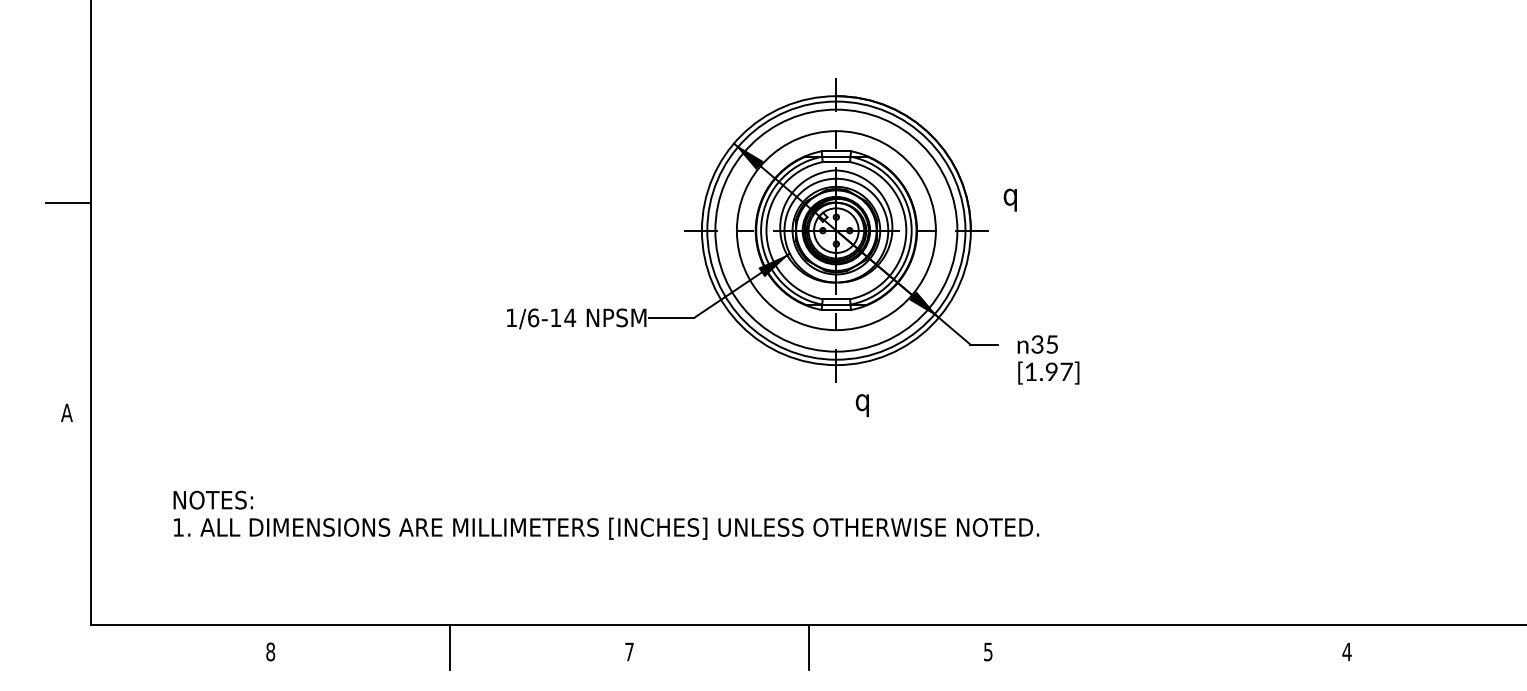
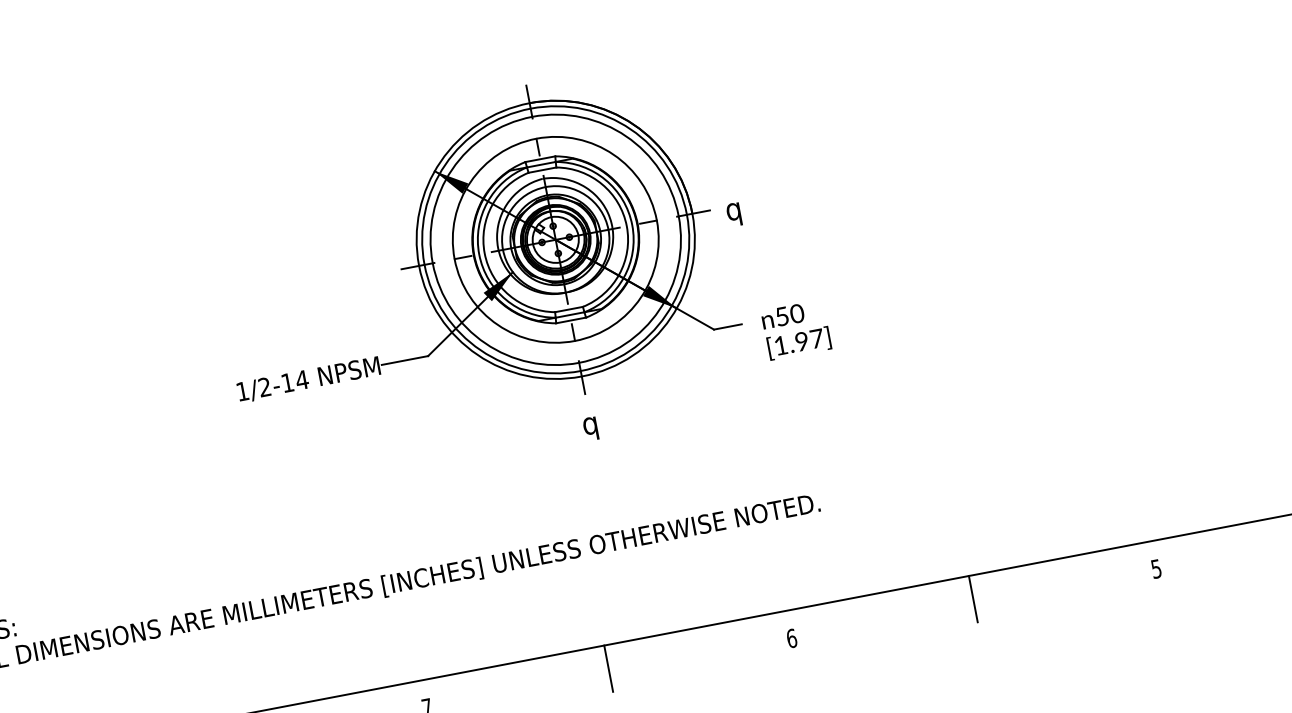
text: (1009, 199) -> (733, 214), moved
text: (533, 317) -> (264, 386), 1/6-14 -> 1/2-14
text: (1044, 344) -> (789, 315), 35 -> 50
text: (861, 405) -> (589, 429), moved
line: (1167, 647) -> (973, 599), added
text: (988, 651) -> (791, 638), 5 -> 6
text: (1346, 651) -> (1155, 568), 4 -> 5

